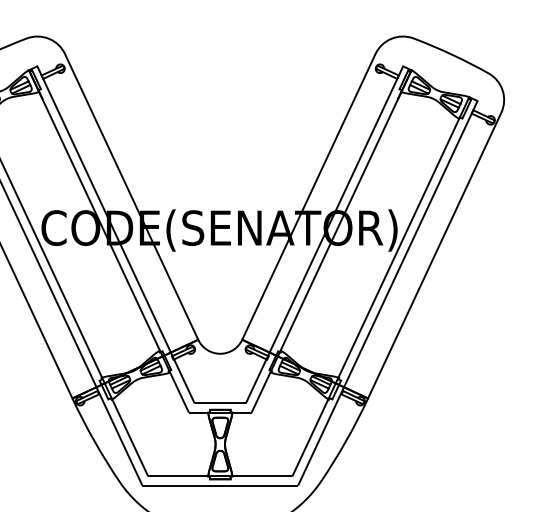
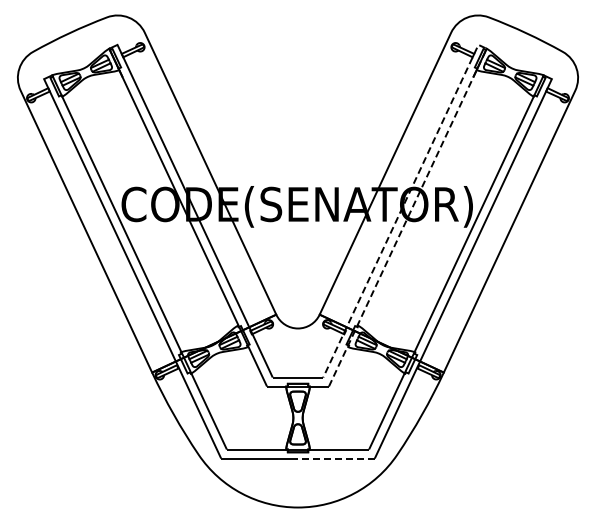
line: (409, 68) -> (484, 47), solid -> dashed
line: (259, 485) -> (336, 458), solid -> dashed

